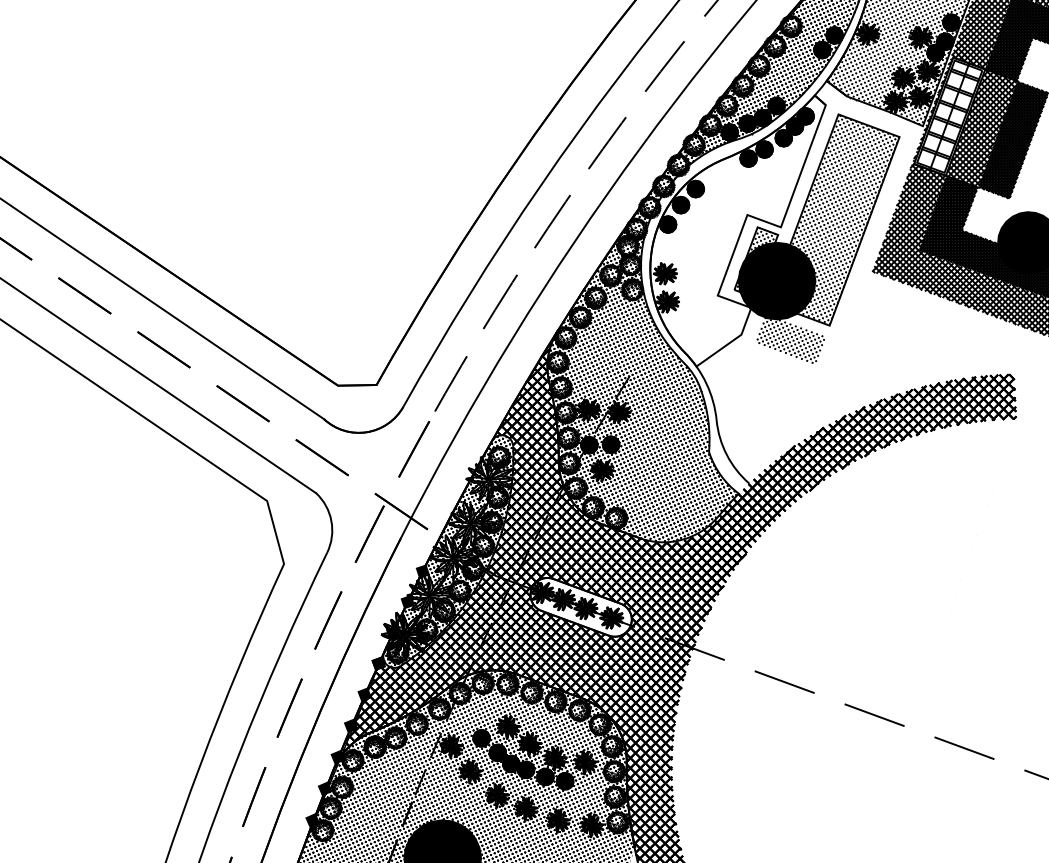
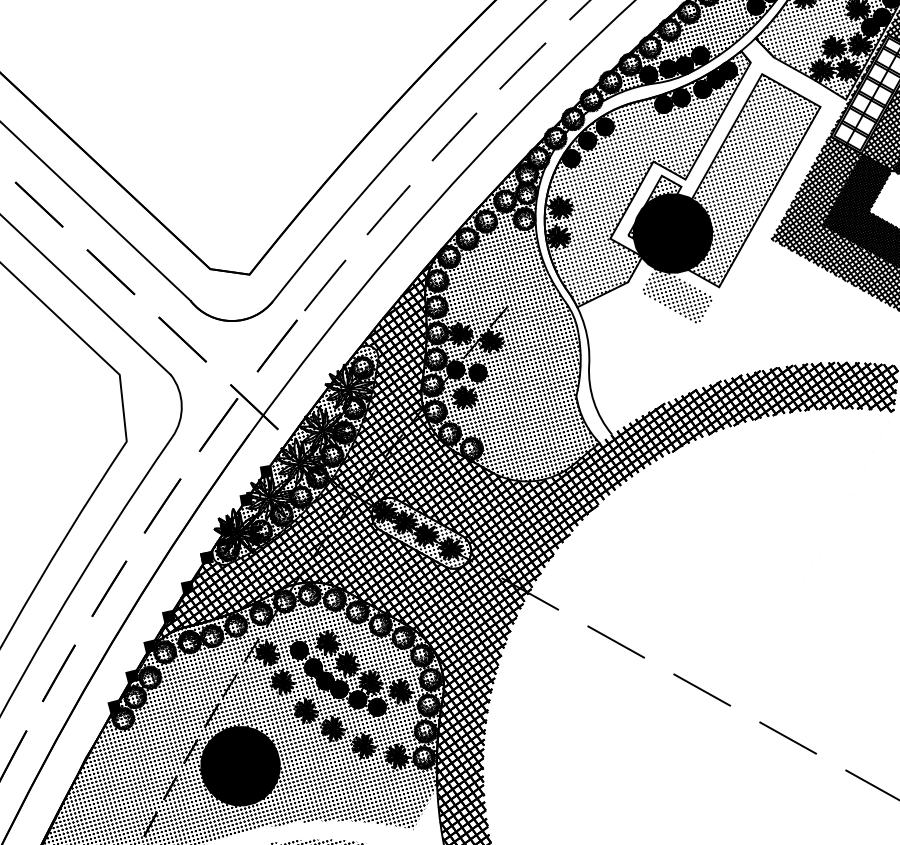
hatch: (737, 229) -> (641, 174), added
hatch: (580, 607) -> (420, 533), added

